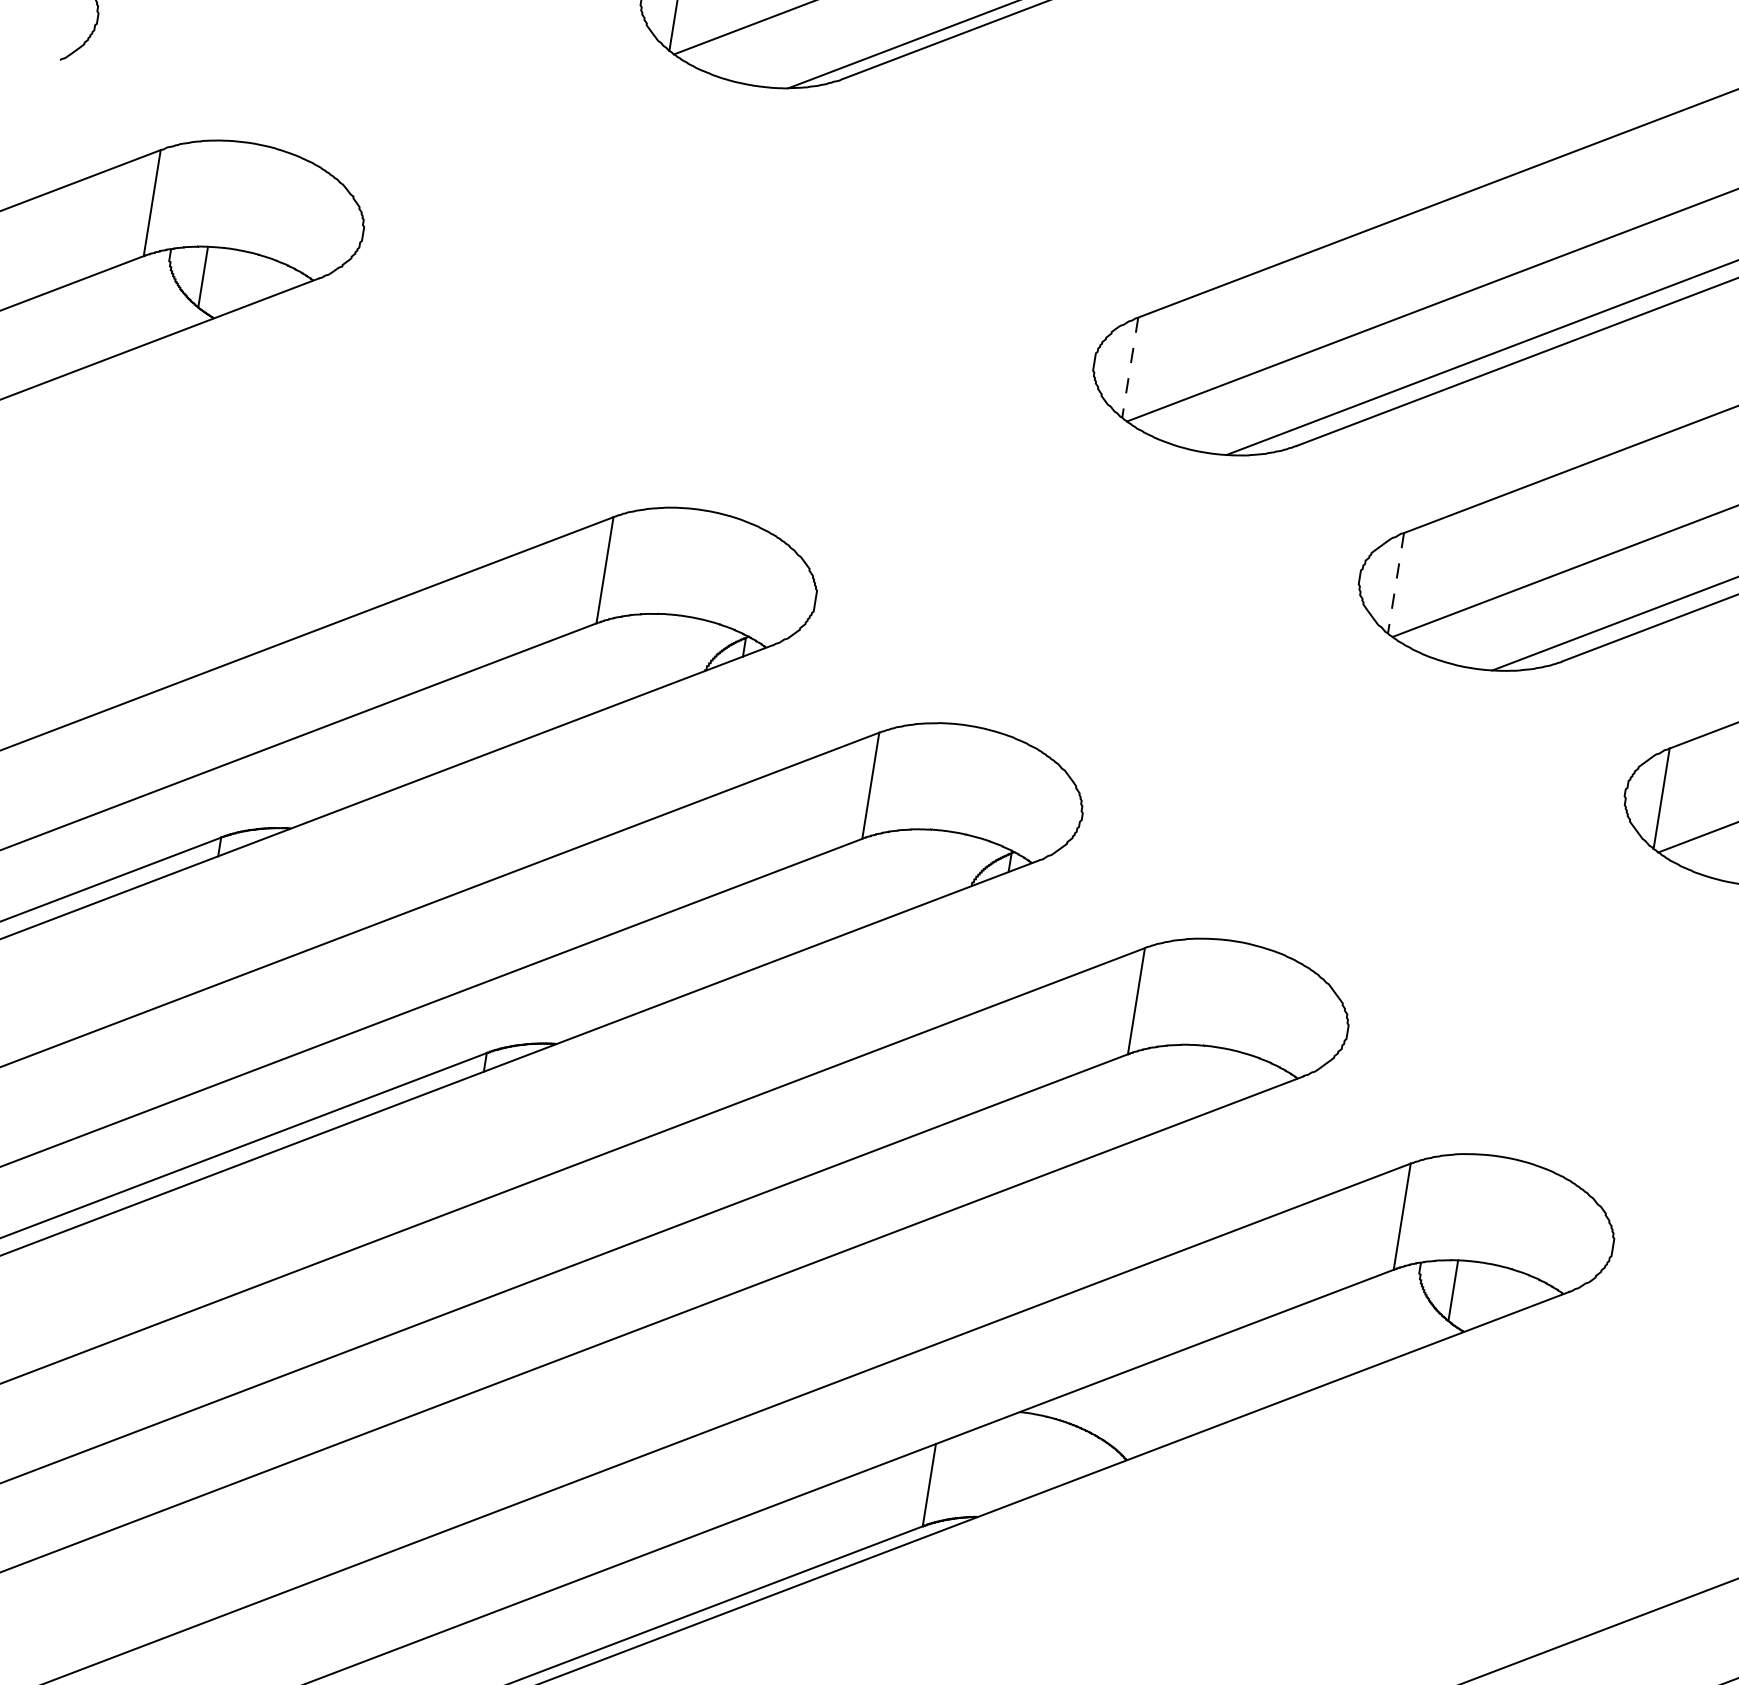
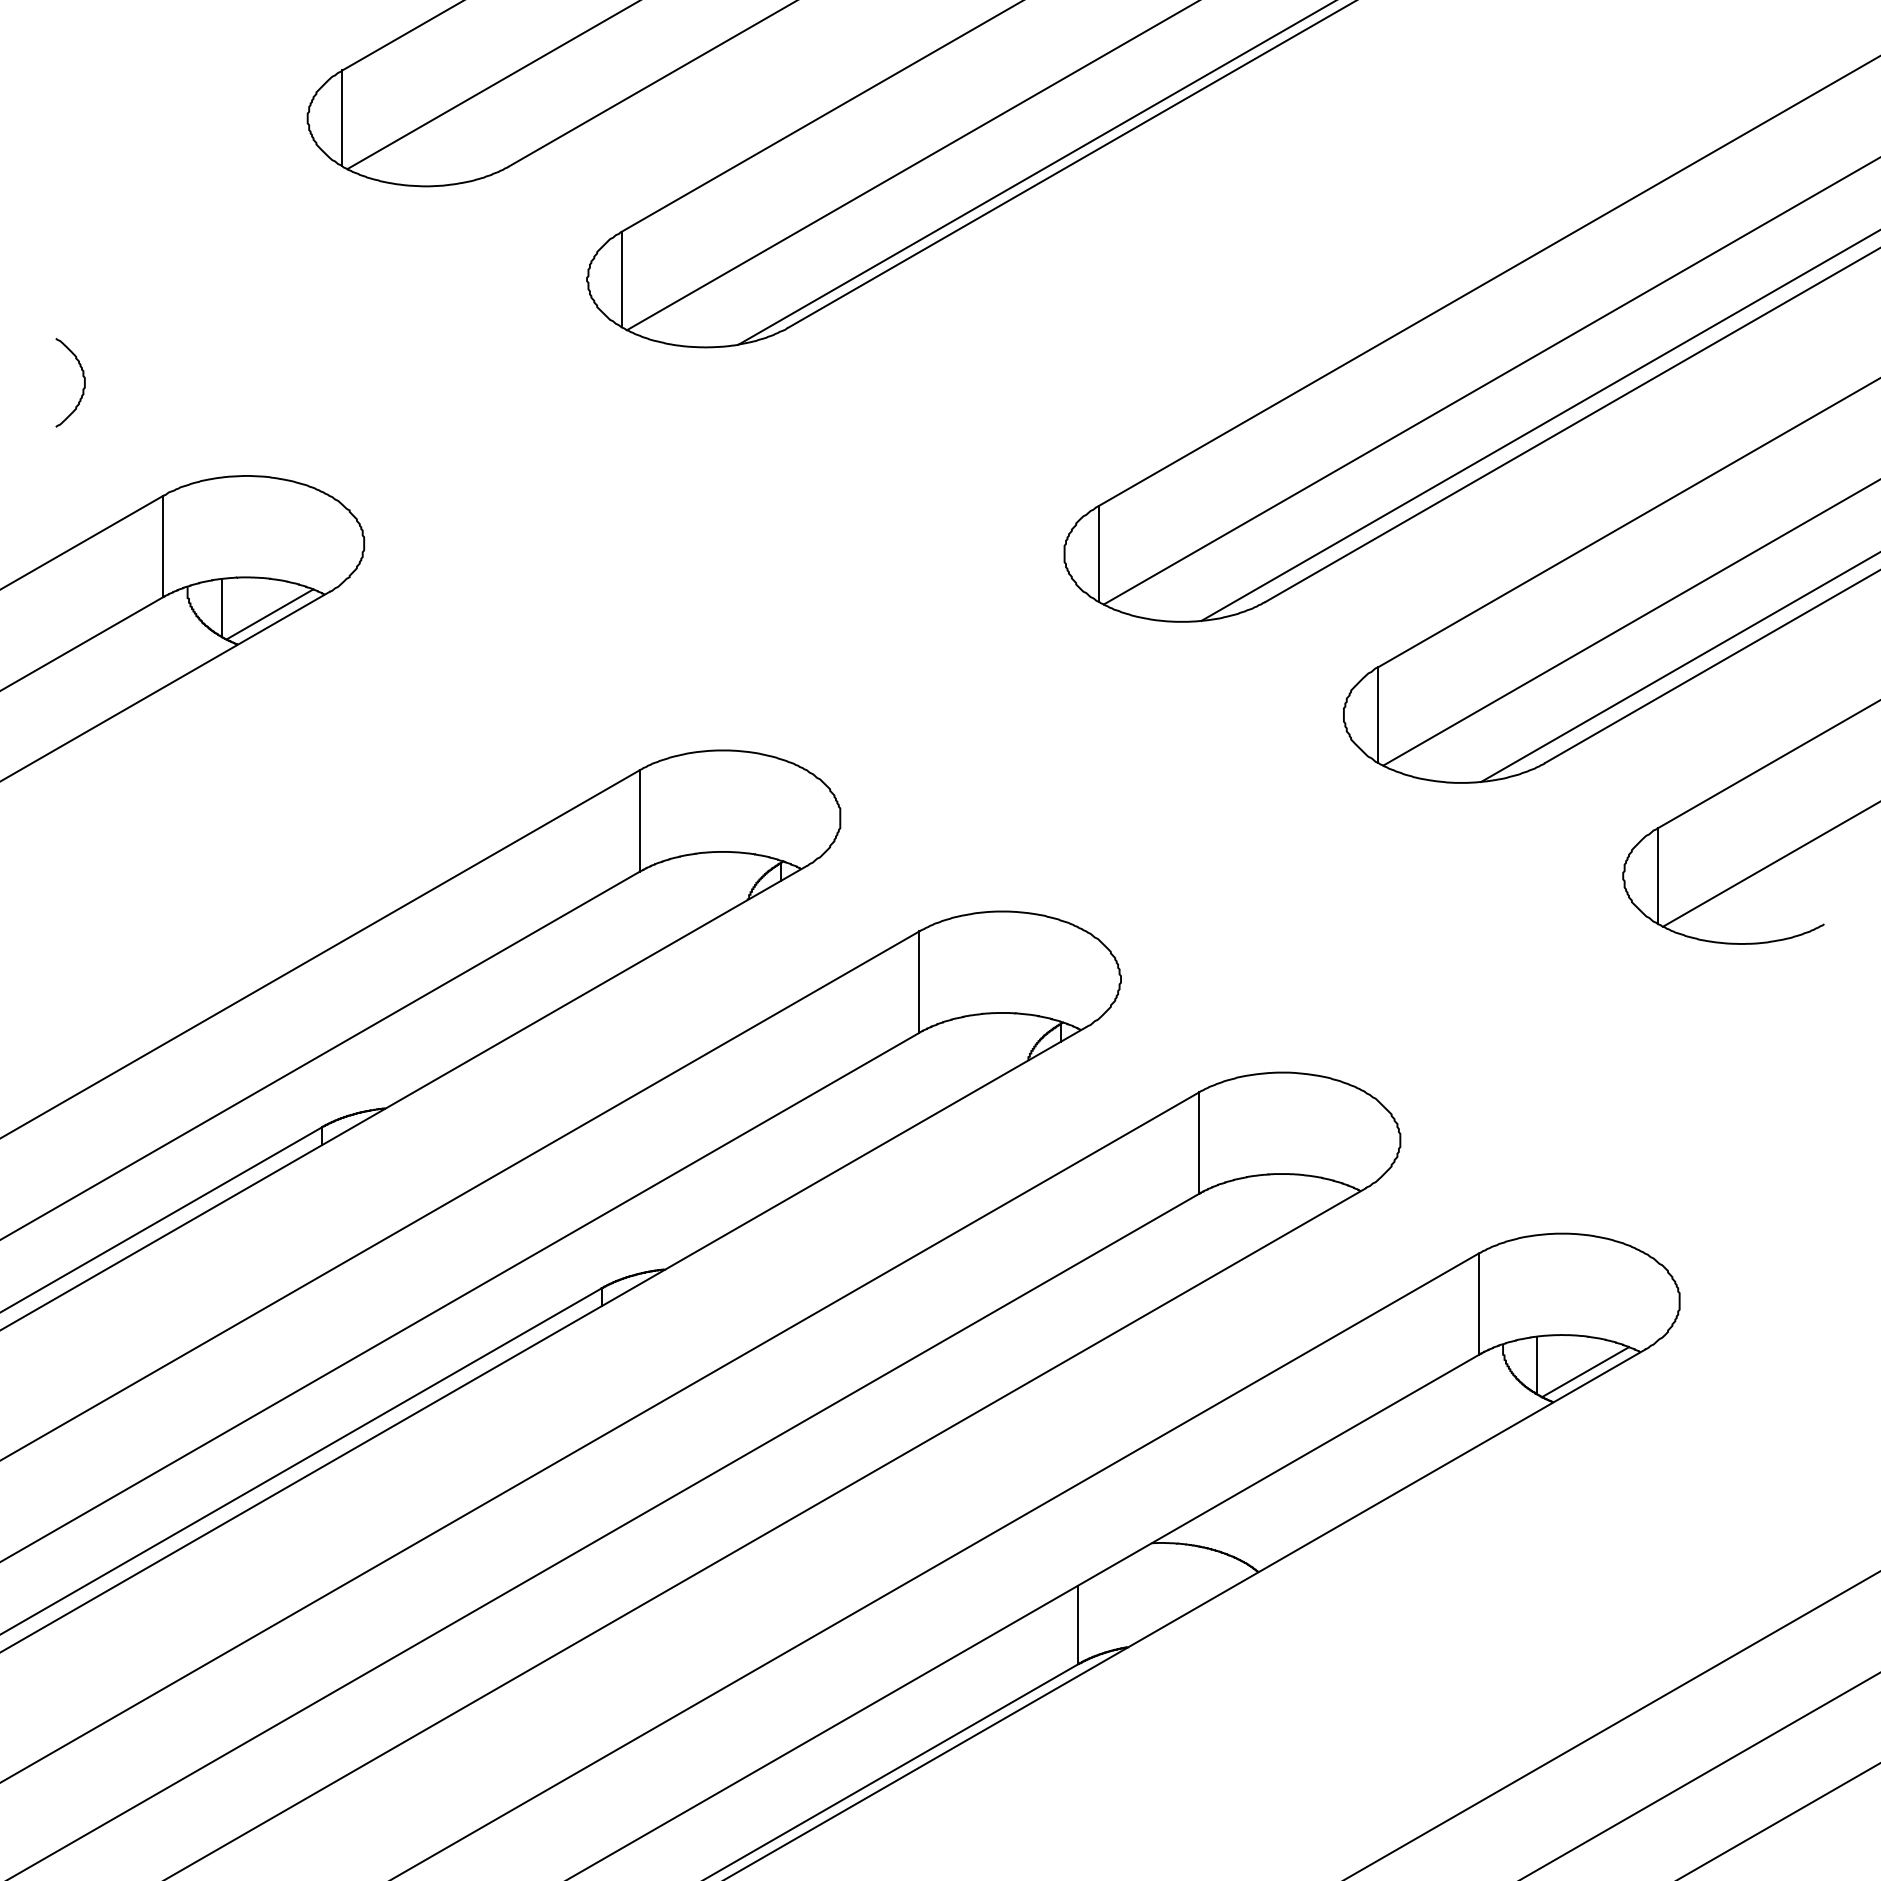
line: (252, 292) -> (269, 614), added
line: (1129, 368) -> (1098, 554), dashed -> solid
line: (1395, 583) -> (1378, 715), dashed -> solid
line: (1502, 1306) -> (1585, 1372), added

